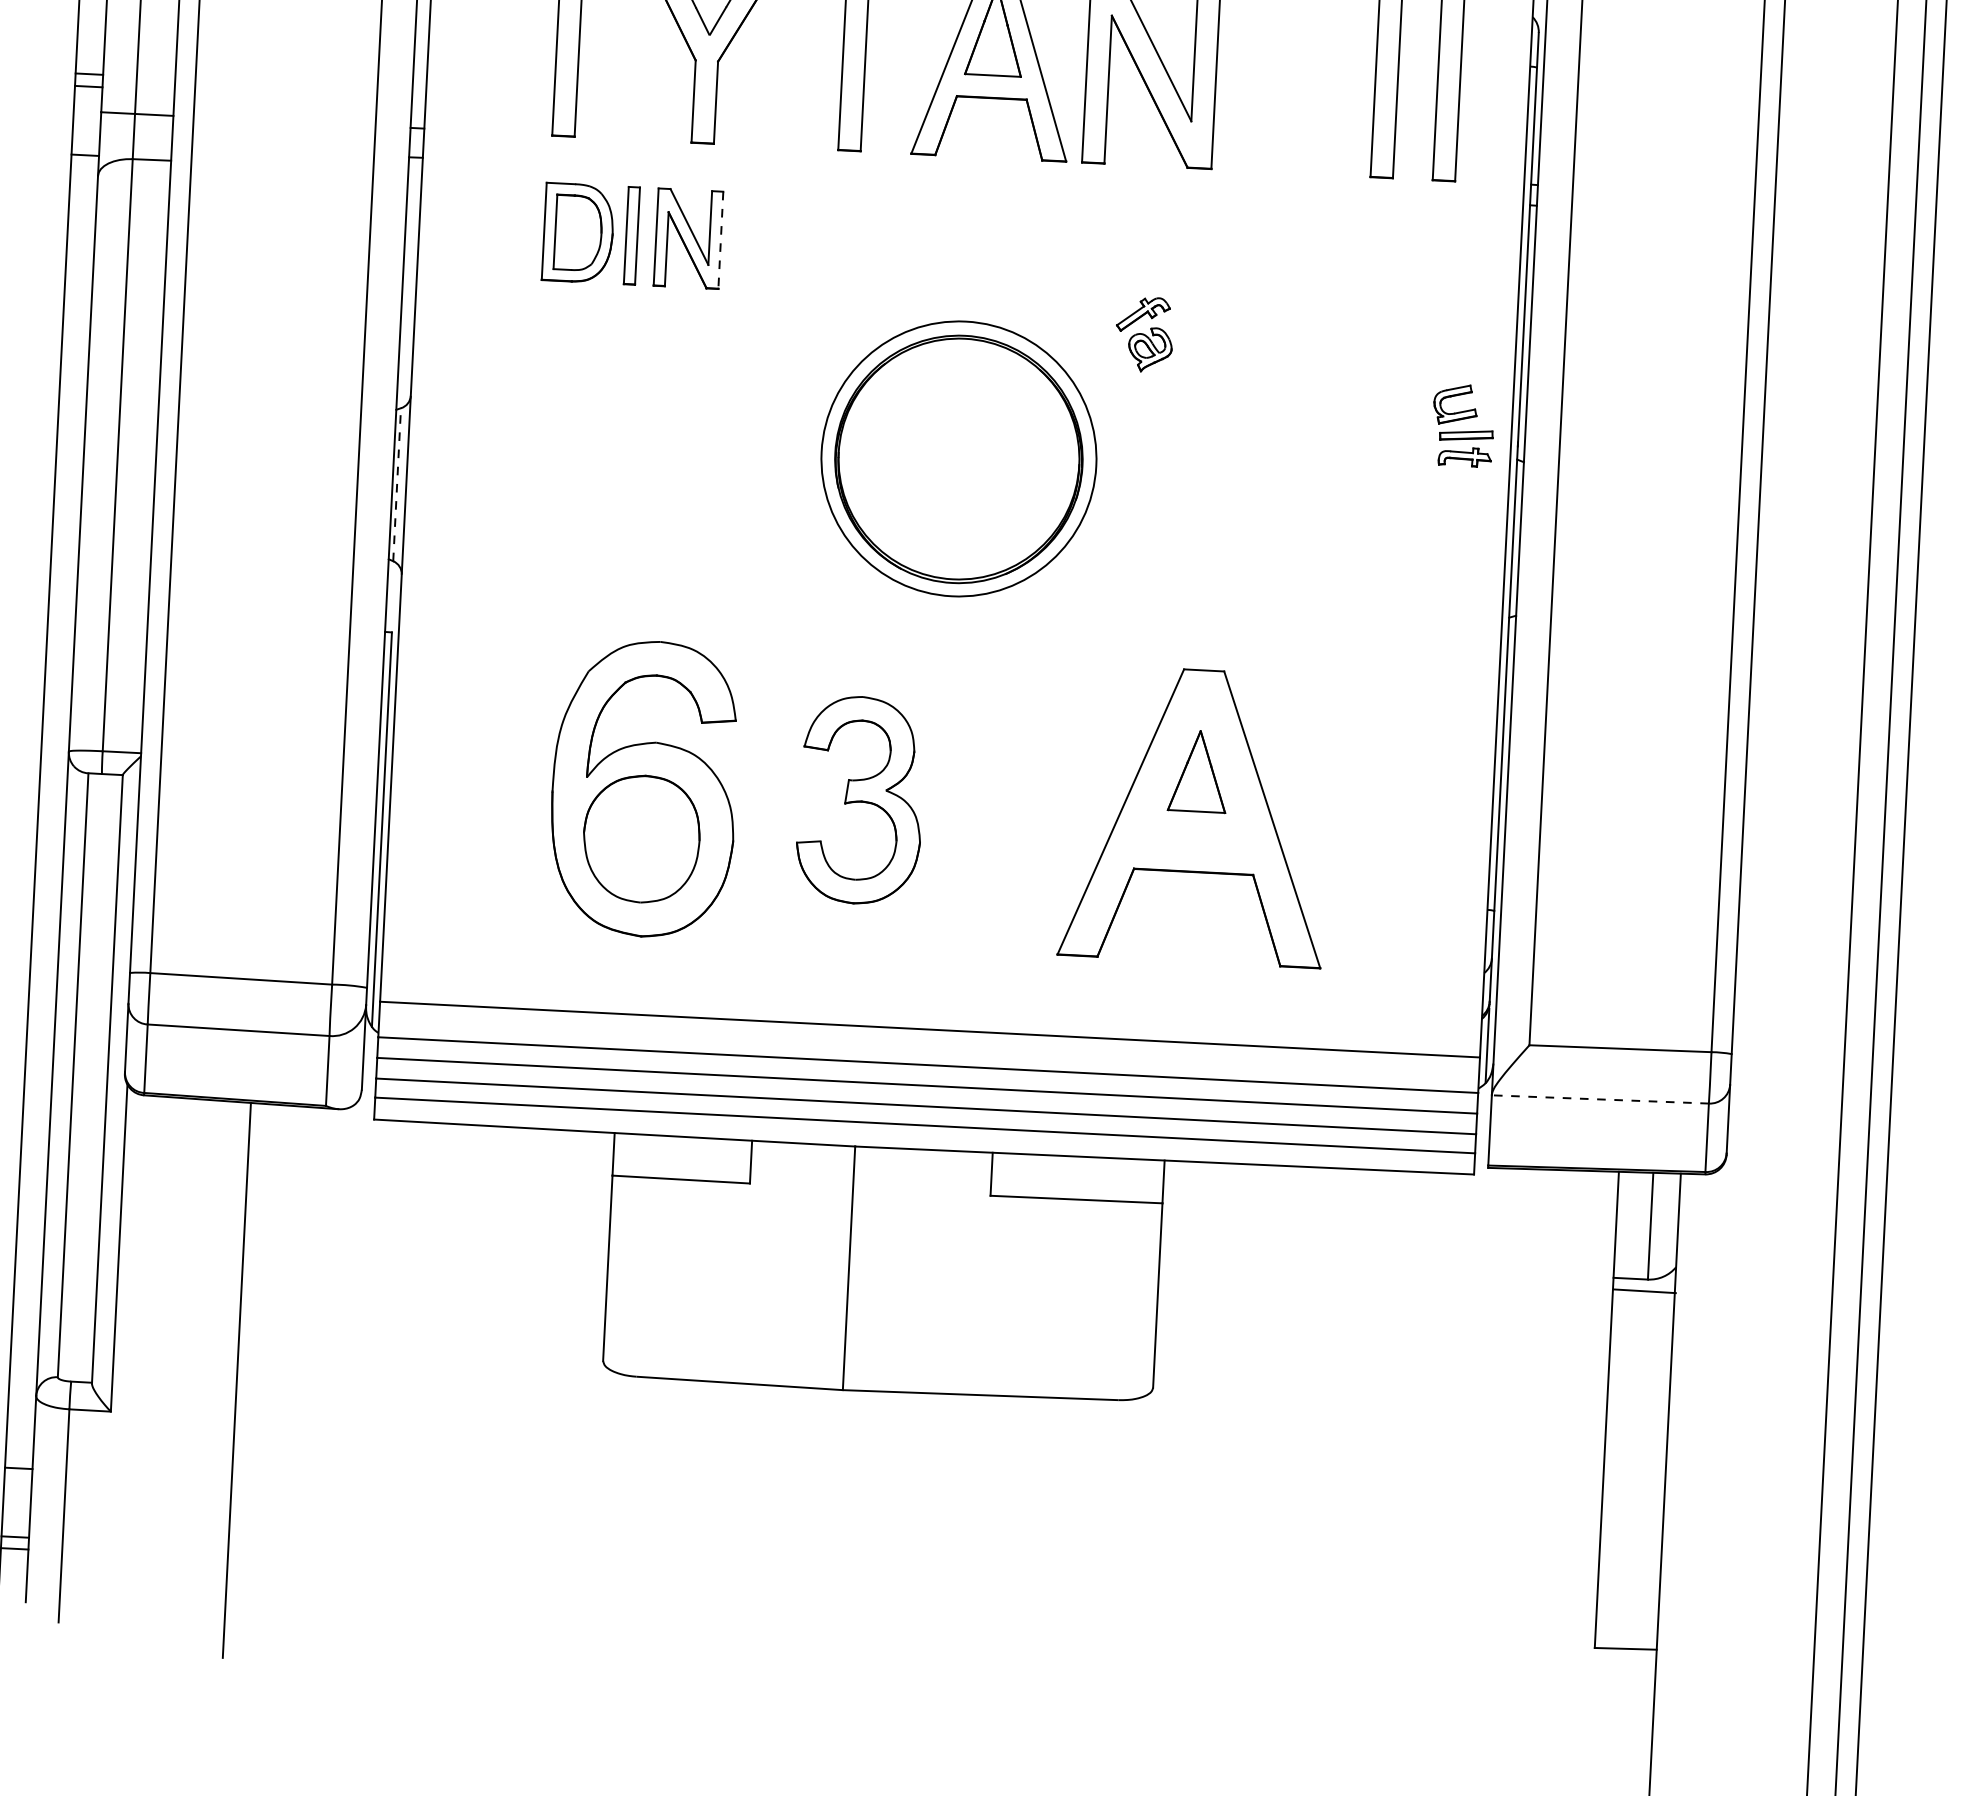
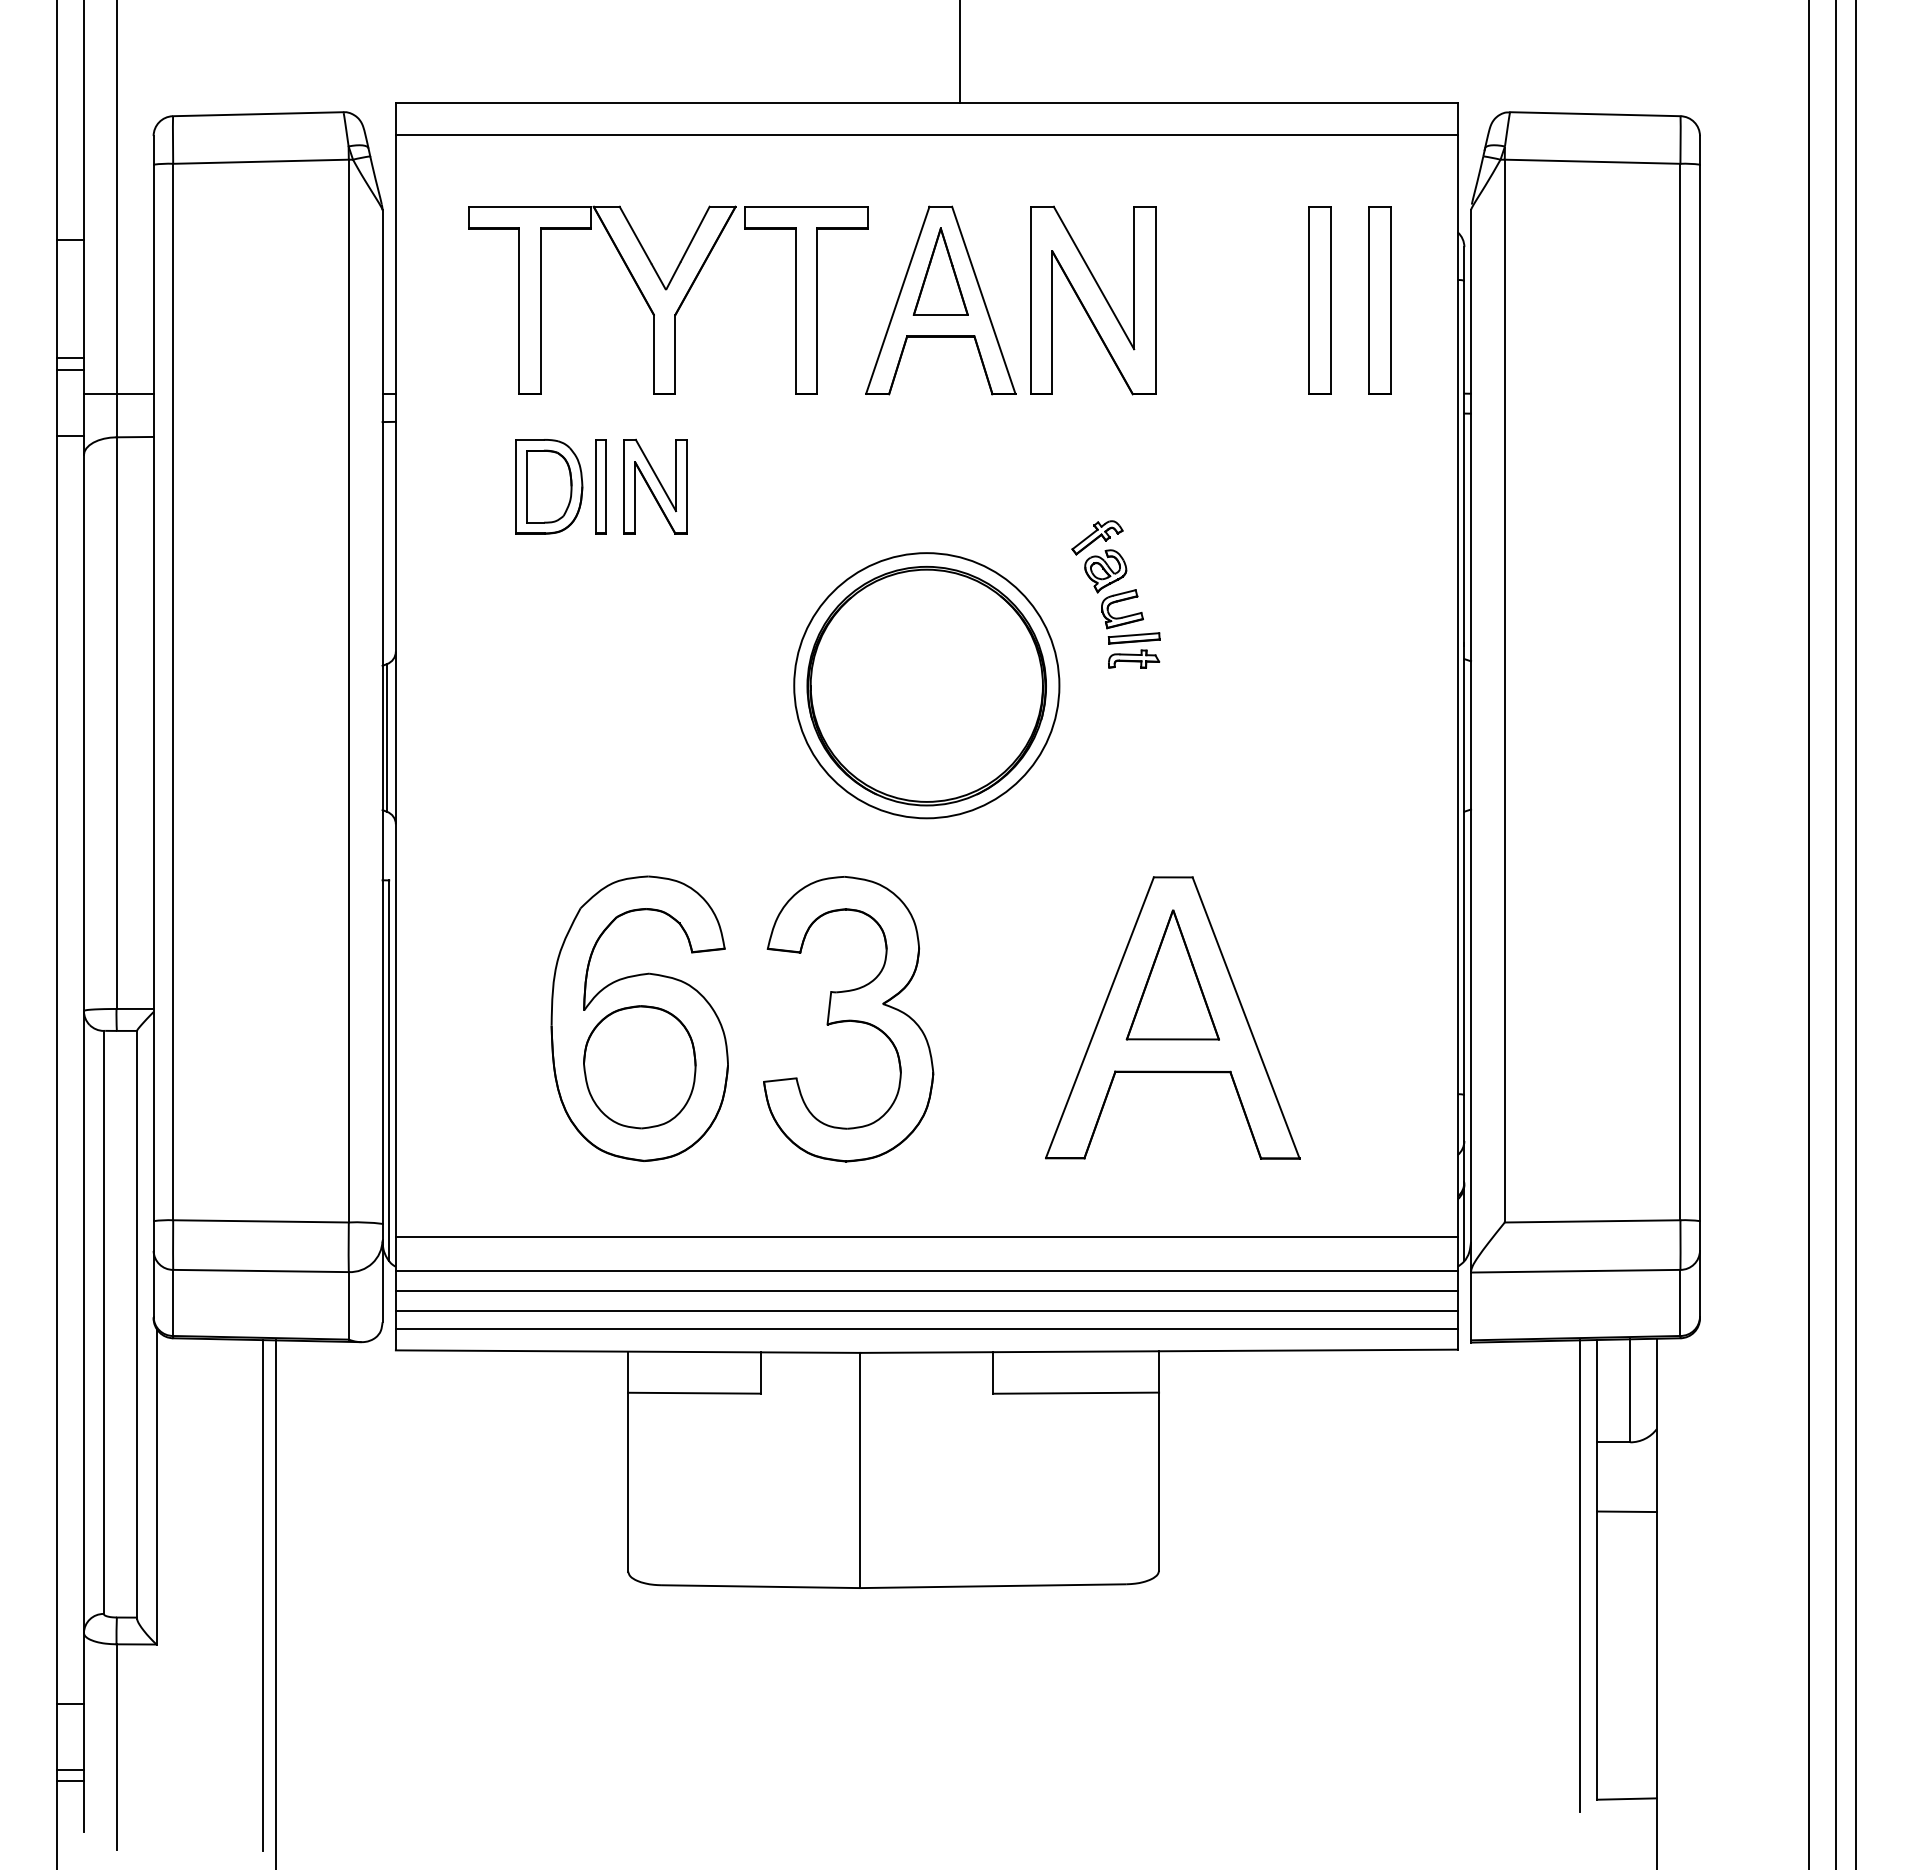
line: (720, 240) -> (686, 486), dashed -> solid
part: (1462, 425) -> (1130, 628), moved
line: (397, 484) -> (387, 737), dashed -> solid
part: (1198, 770) -> (1172, 974), size x1.67
part: (860, 800) -> (848, 1019), size x1.43
line: (1600, 1099) -> (1575, 1271), dashed -> solid
line: (1644, 1290) -> (1626, 1511), moved
line: (224, 1366) -> (263, 1595), added
line: (1588, 1414) -> (1579, 1575), added

